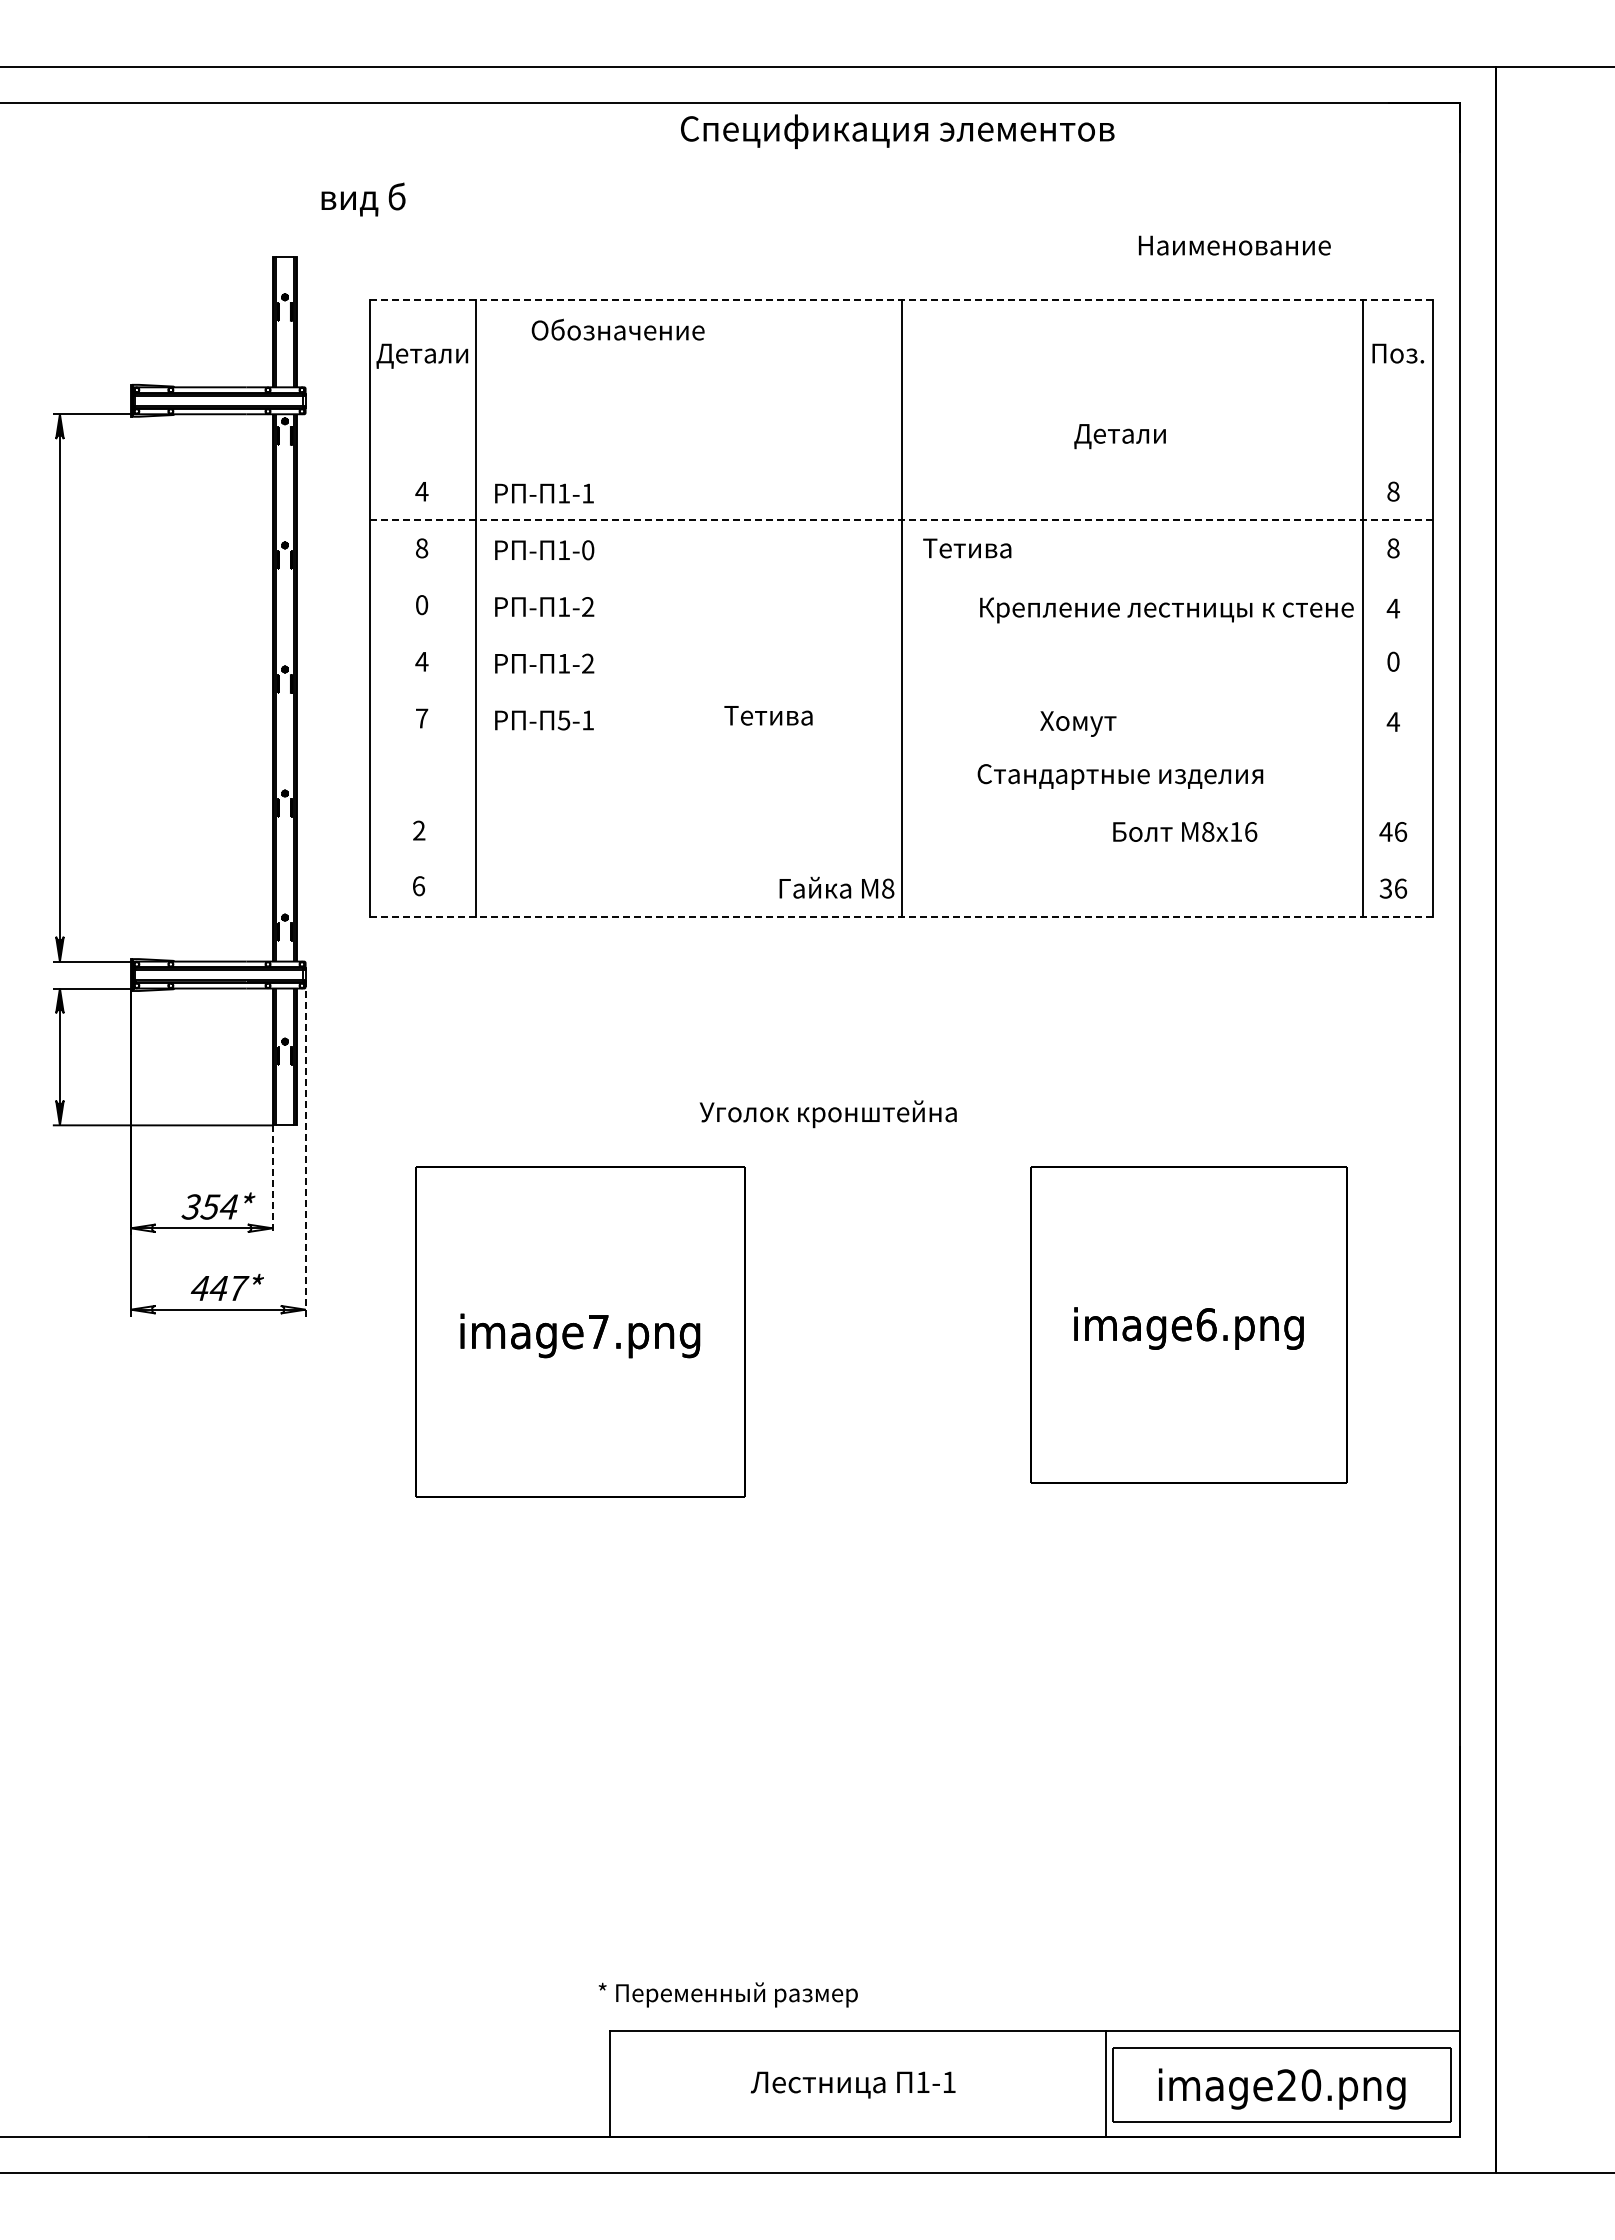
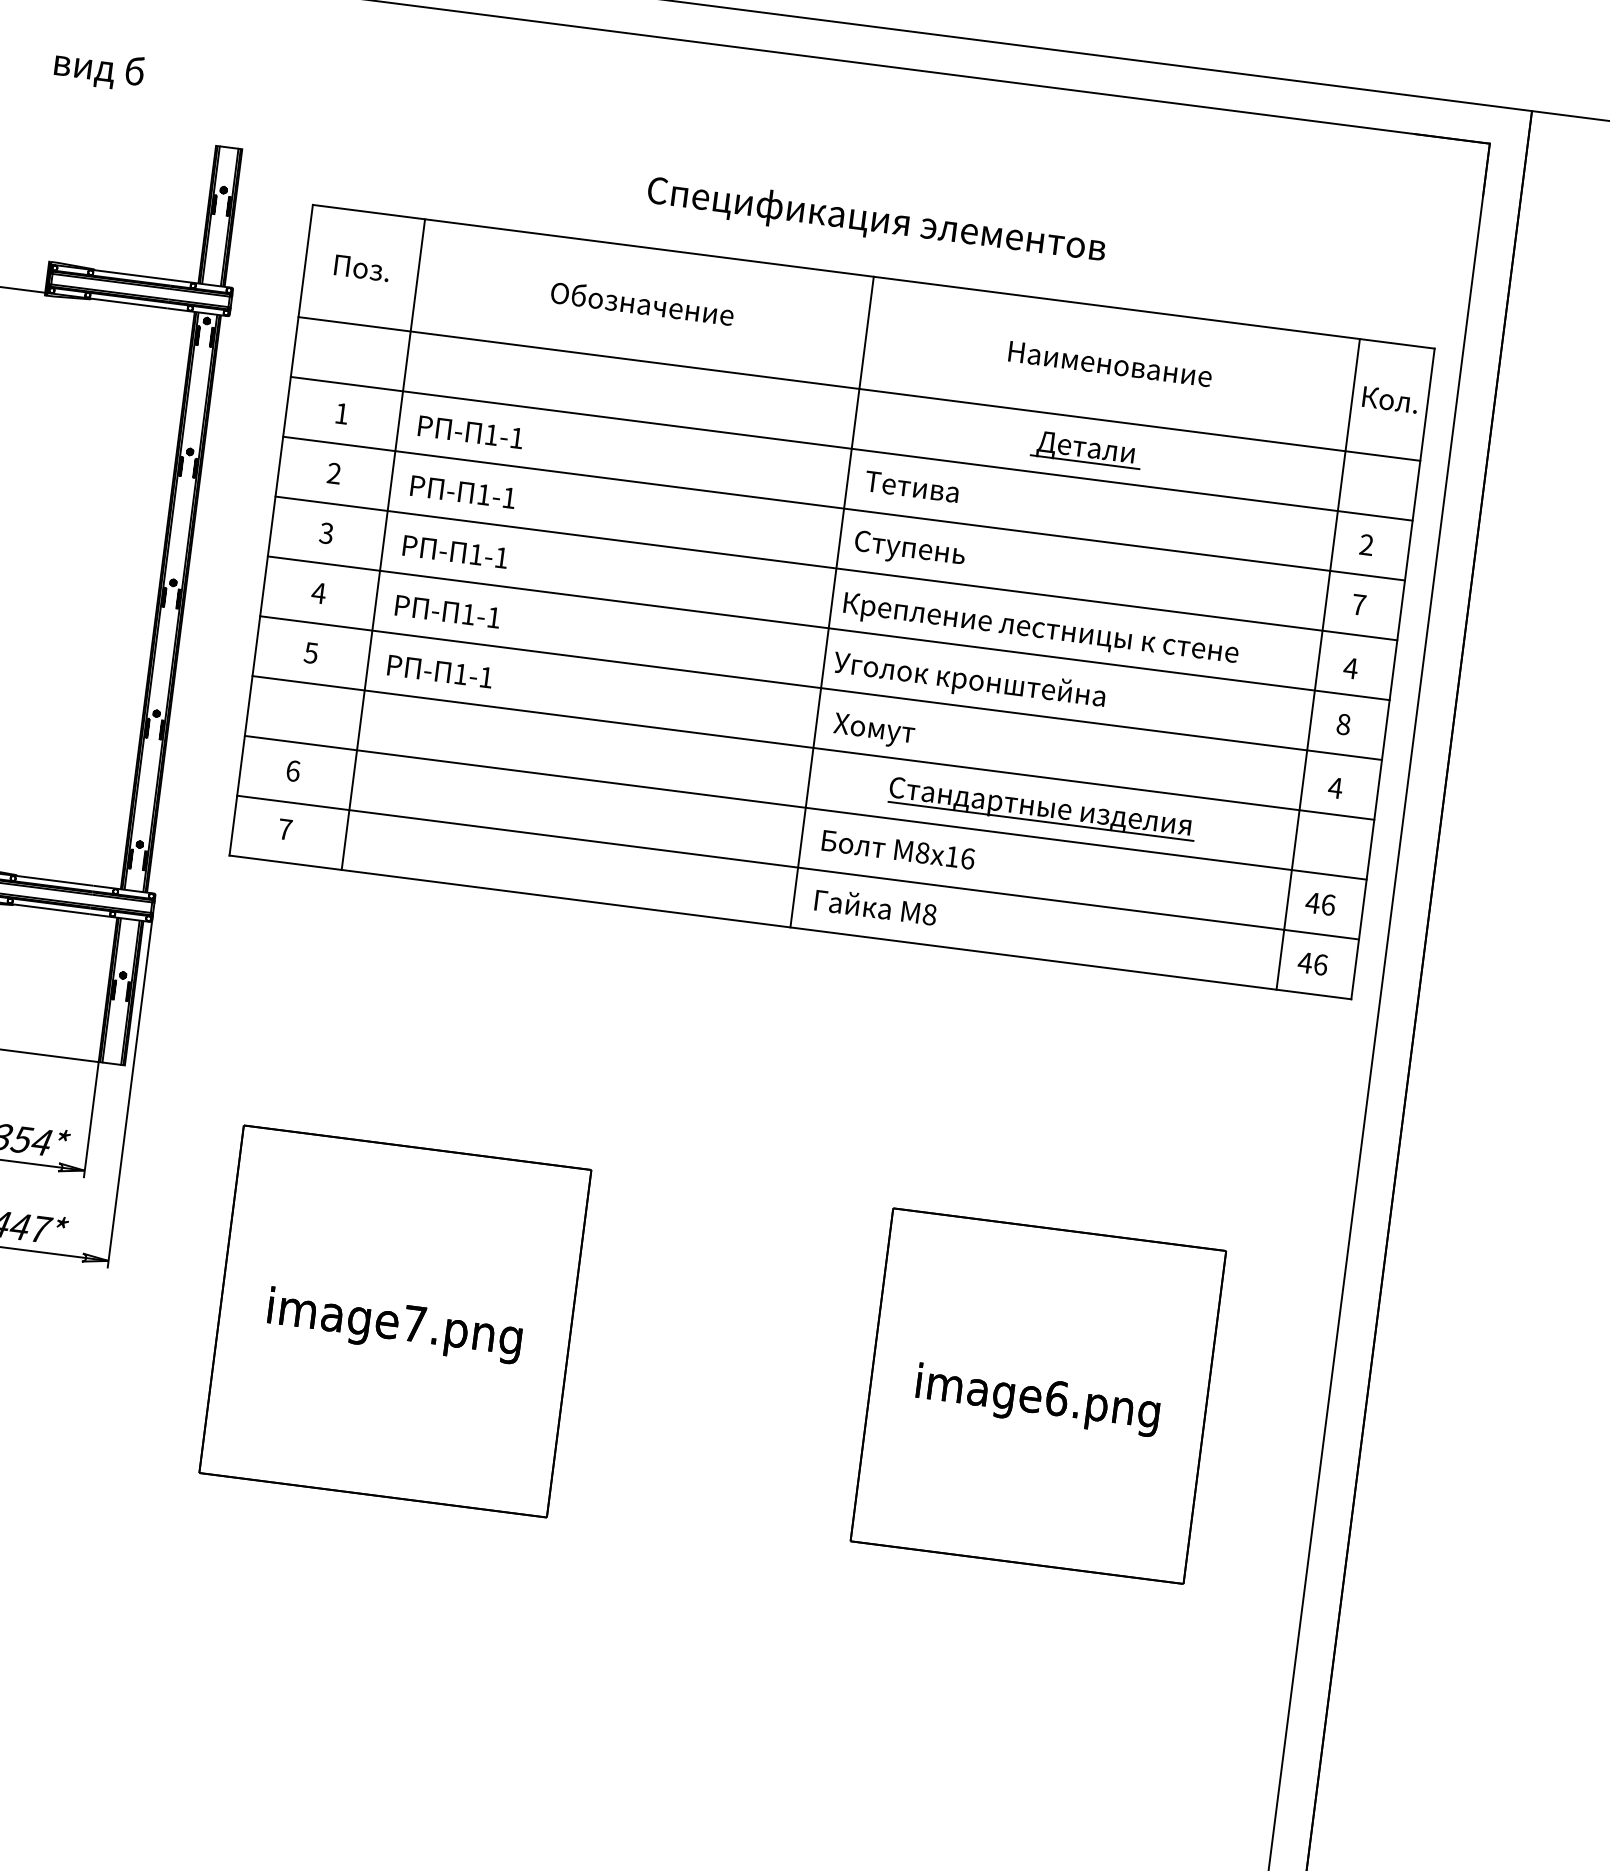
text: (897, 131) -> (876, 221), moved
text: (363, 199) -> (99, 69), moved
text: (1234, 245) -> (1110, 364), moved
line: (901, 300) -> (873, 276), dashed -> solid
text: (617, 329) -> (641, 302), moved
text: (1398, 353) -> (1390, 399), Поз. -> Кол.
text: (422, 355) -> (360, 270), Детали -> Поз.
line: (901, 406) -> (859, 388), added
line: (1120, 448) -> (1084, 462), added
line: (901, 463) -> (851, 448), added
text: (421, 491) -> (341, 413), 4 -> 1
text: (1393, 491) -> (1366, 544), 8 -> 2
line: (901, 520) -> (843, 508), dashed -> solid
text: (421, 548) -> (333, 473), 8 -> 2
text: (1393, 548) -> (1359, 604), 8 -> 7
text: (588, 550) -> (509, 498), 1-0 -> 1-1
text: (968, 551) -> (910, 550), Тетива -> Ступень
line: (901, 576) -> (836, 568), added
text: (421, 604) -> (326, 532), 0 -> 3
text: (588, 606) -> (502, 557), 1-2 -> 1-1
text: (1166, 610) -> (1040, 630), moved
line: (901, 633) -> (828, 628), added
text: (1393, 661) -> (1343, 724), 0 -> 8
text: (588, 663) -> (494, 617), 1-2 -> 1-1
line: (901, 690) -> (820, 688), added
text: (768, 715) -> (912, 486), moved
text: (421, 718) -> (310, 652), 7 -> 5
text: (563, 720) -> (460, 674), 5-1 -> 1-1
text: (1078, 723) -> (874, 730), moved
line: (901, 747) -> (813, 748), added
line: (1122, 788) -> (1040, 821), added
line: (901, 803) -> (805, 807), added
text: (419, 830) -> (293, 770), 2 -> 6
text: (1185, 831) -> (898, 849), moved
line: (901, 860) -> (797, 867), added
text: (418, 886) -> (284, 829), 6 -> 7
text: (836, 887) -> (875, 906), moved
text: (1385, 888) -> (1304, 962), 36 -> 46
line: (901, 917) -> (790, 927), dashed -> solid
text: (827, 1114) -> (968, 681), moved
line: (305, 1148) -> (130, 1090), dashed -> solid
line: (272, 1180) -> (91, 1120), dashed -> solid

